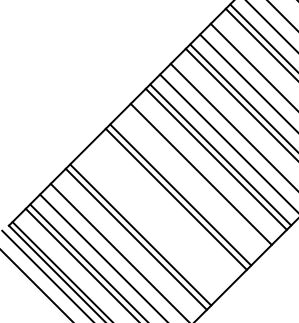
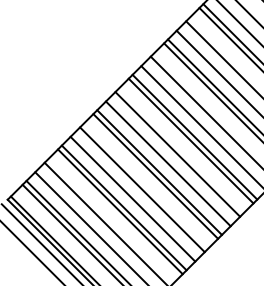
line: (189, 184) -> (167, 163), added
line: (161, 214) -> (142, 189), added
line: (150, 224) -> (132, 198), added

